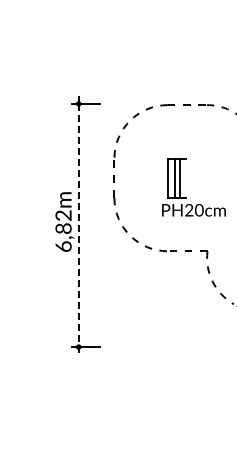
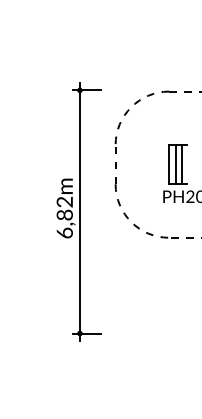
line: (78, 229) -> (79, 215), dashed -> solid

